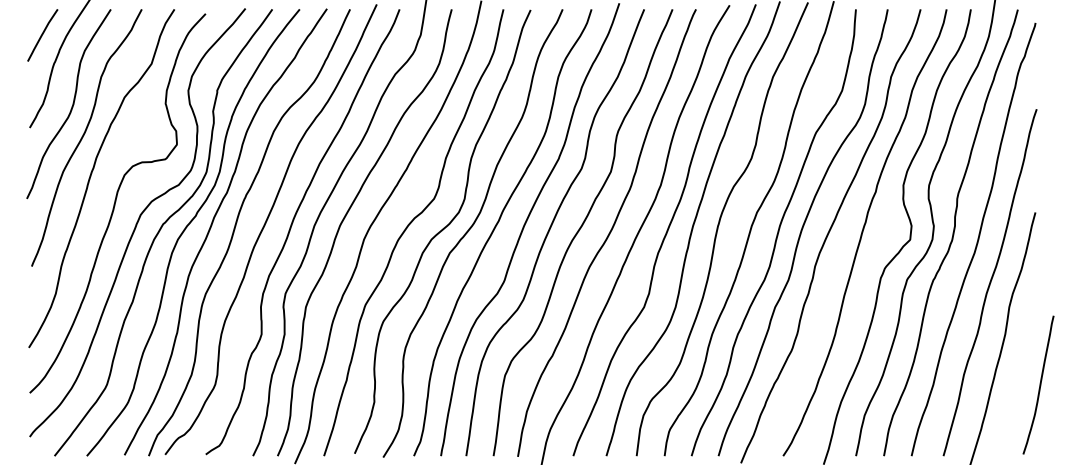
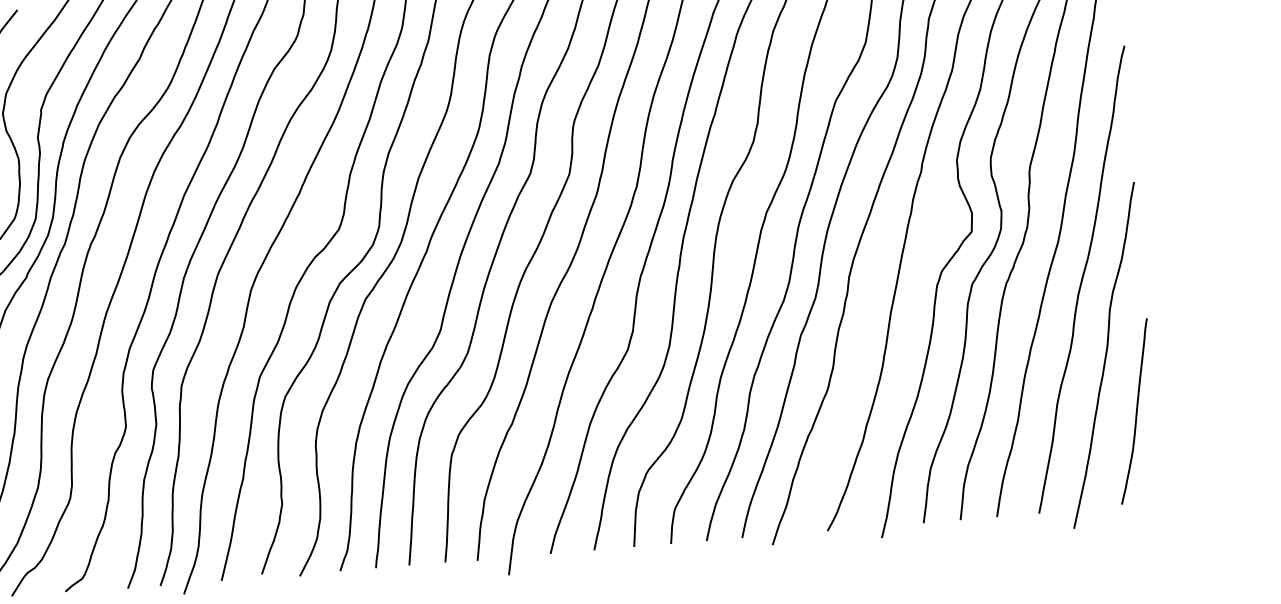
curve: (1039, 384) -> (1135, 410), moved

